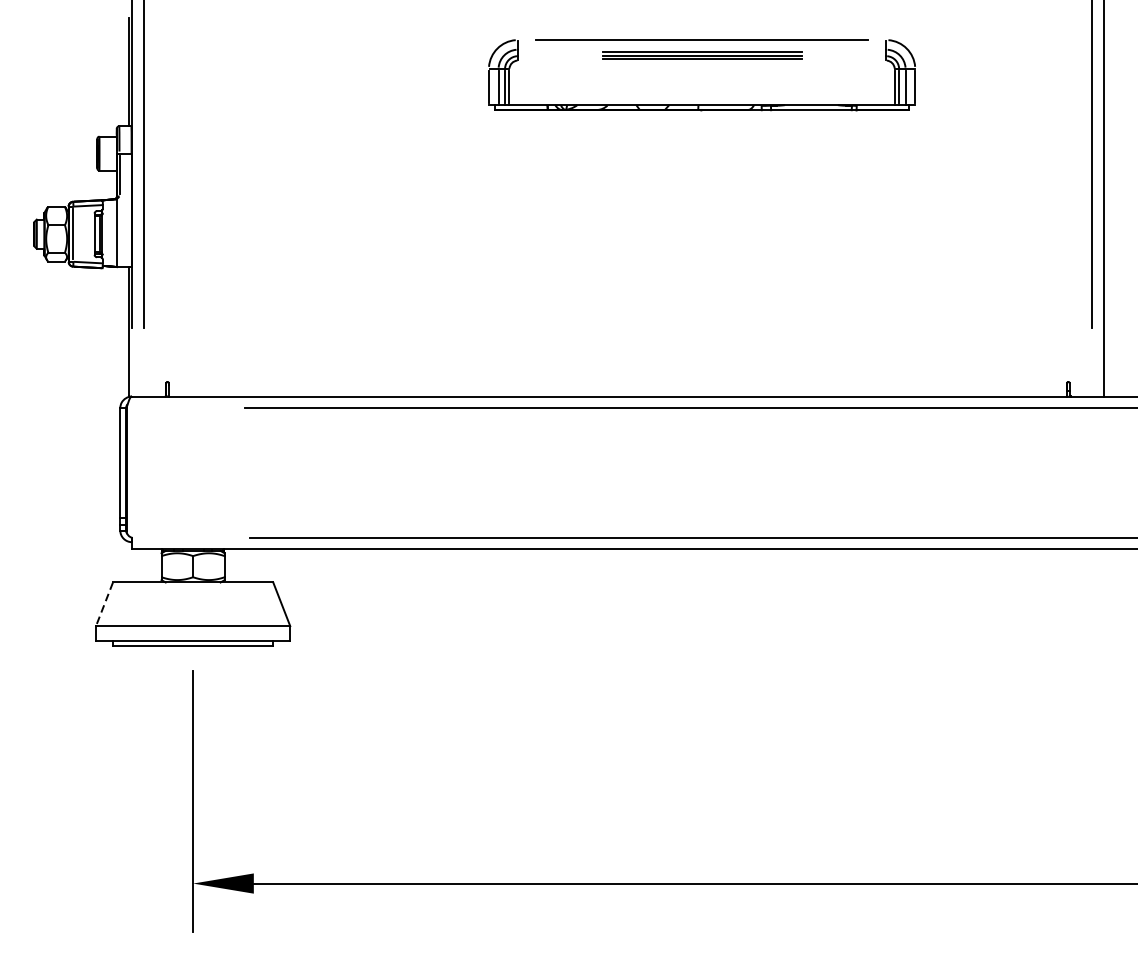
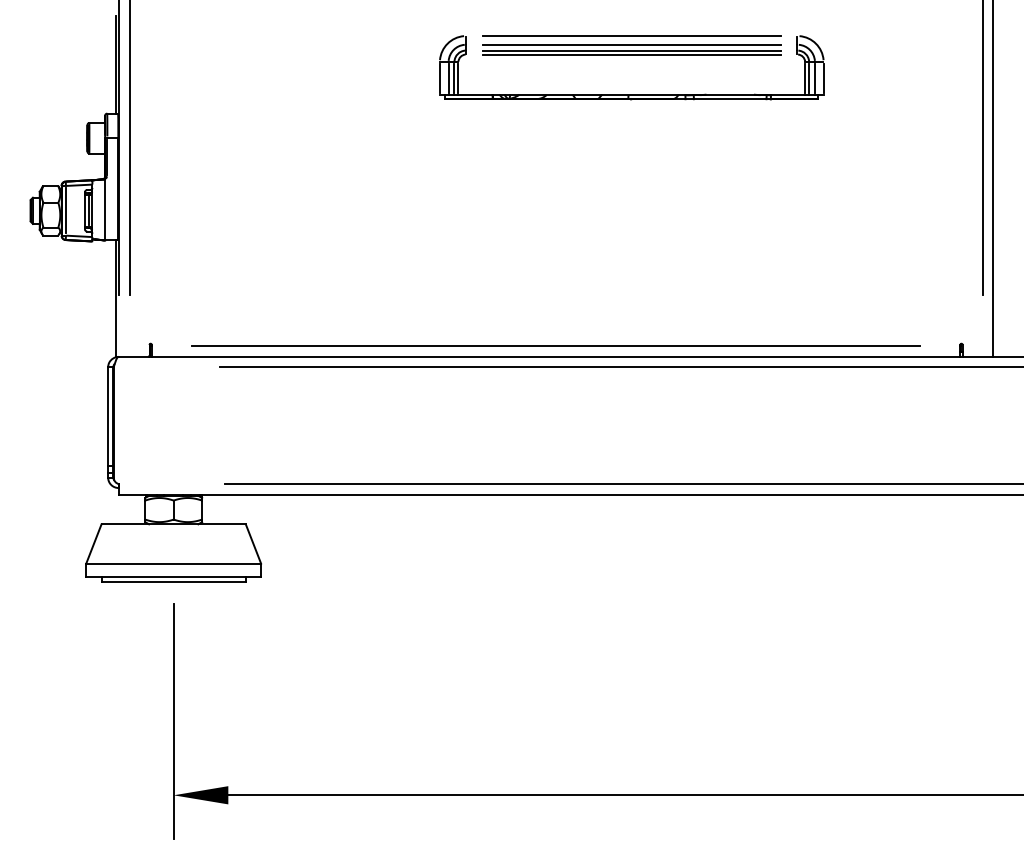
part: (701, 54) -> (631, 49), size x1.67
line: (618, 384) -> (556, 346), added
line: (104, 604) -> (93, 544), dashed -> solid

